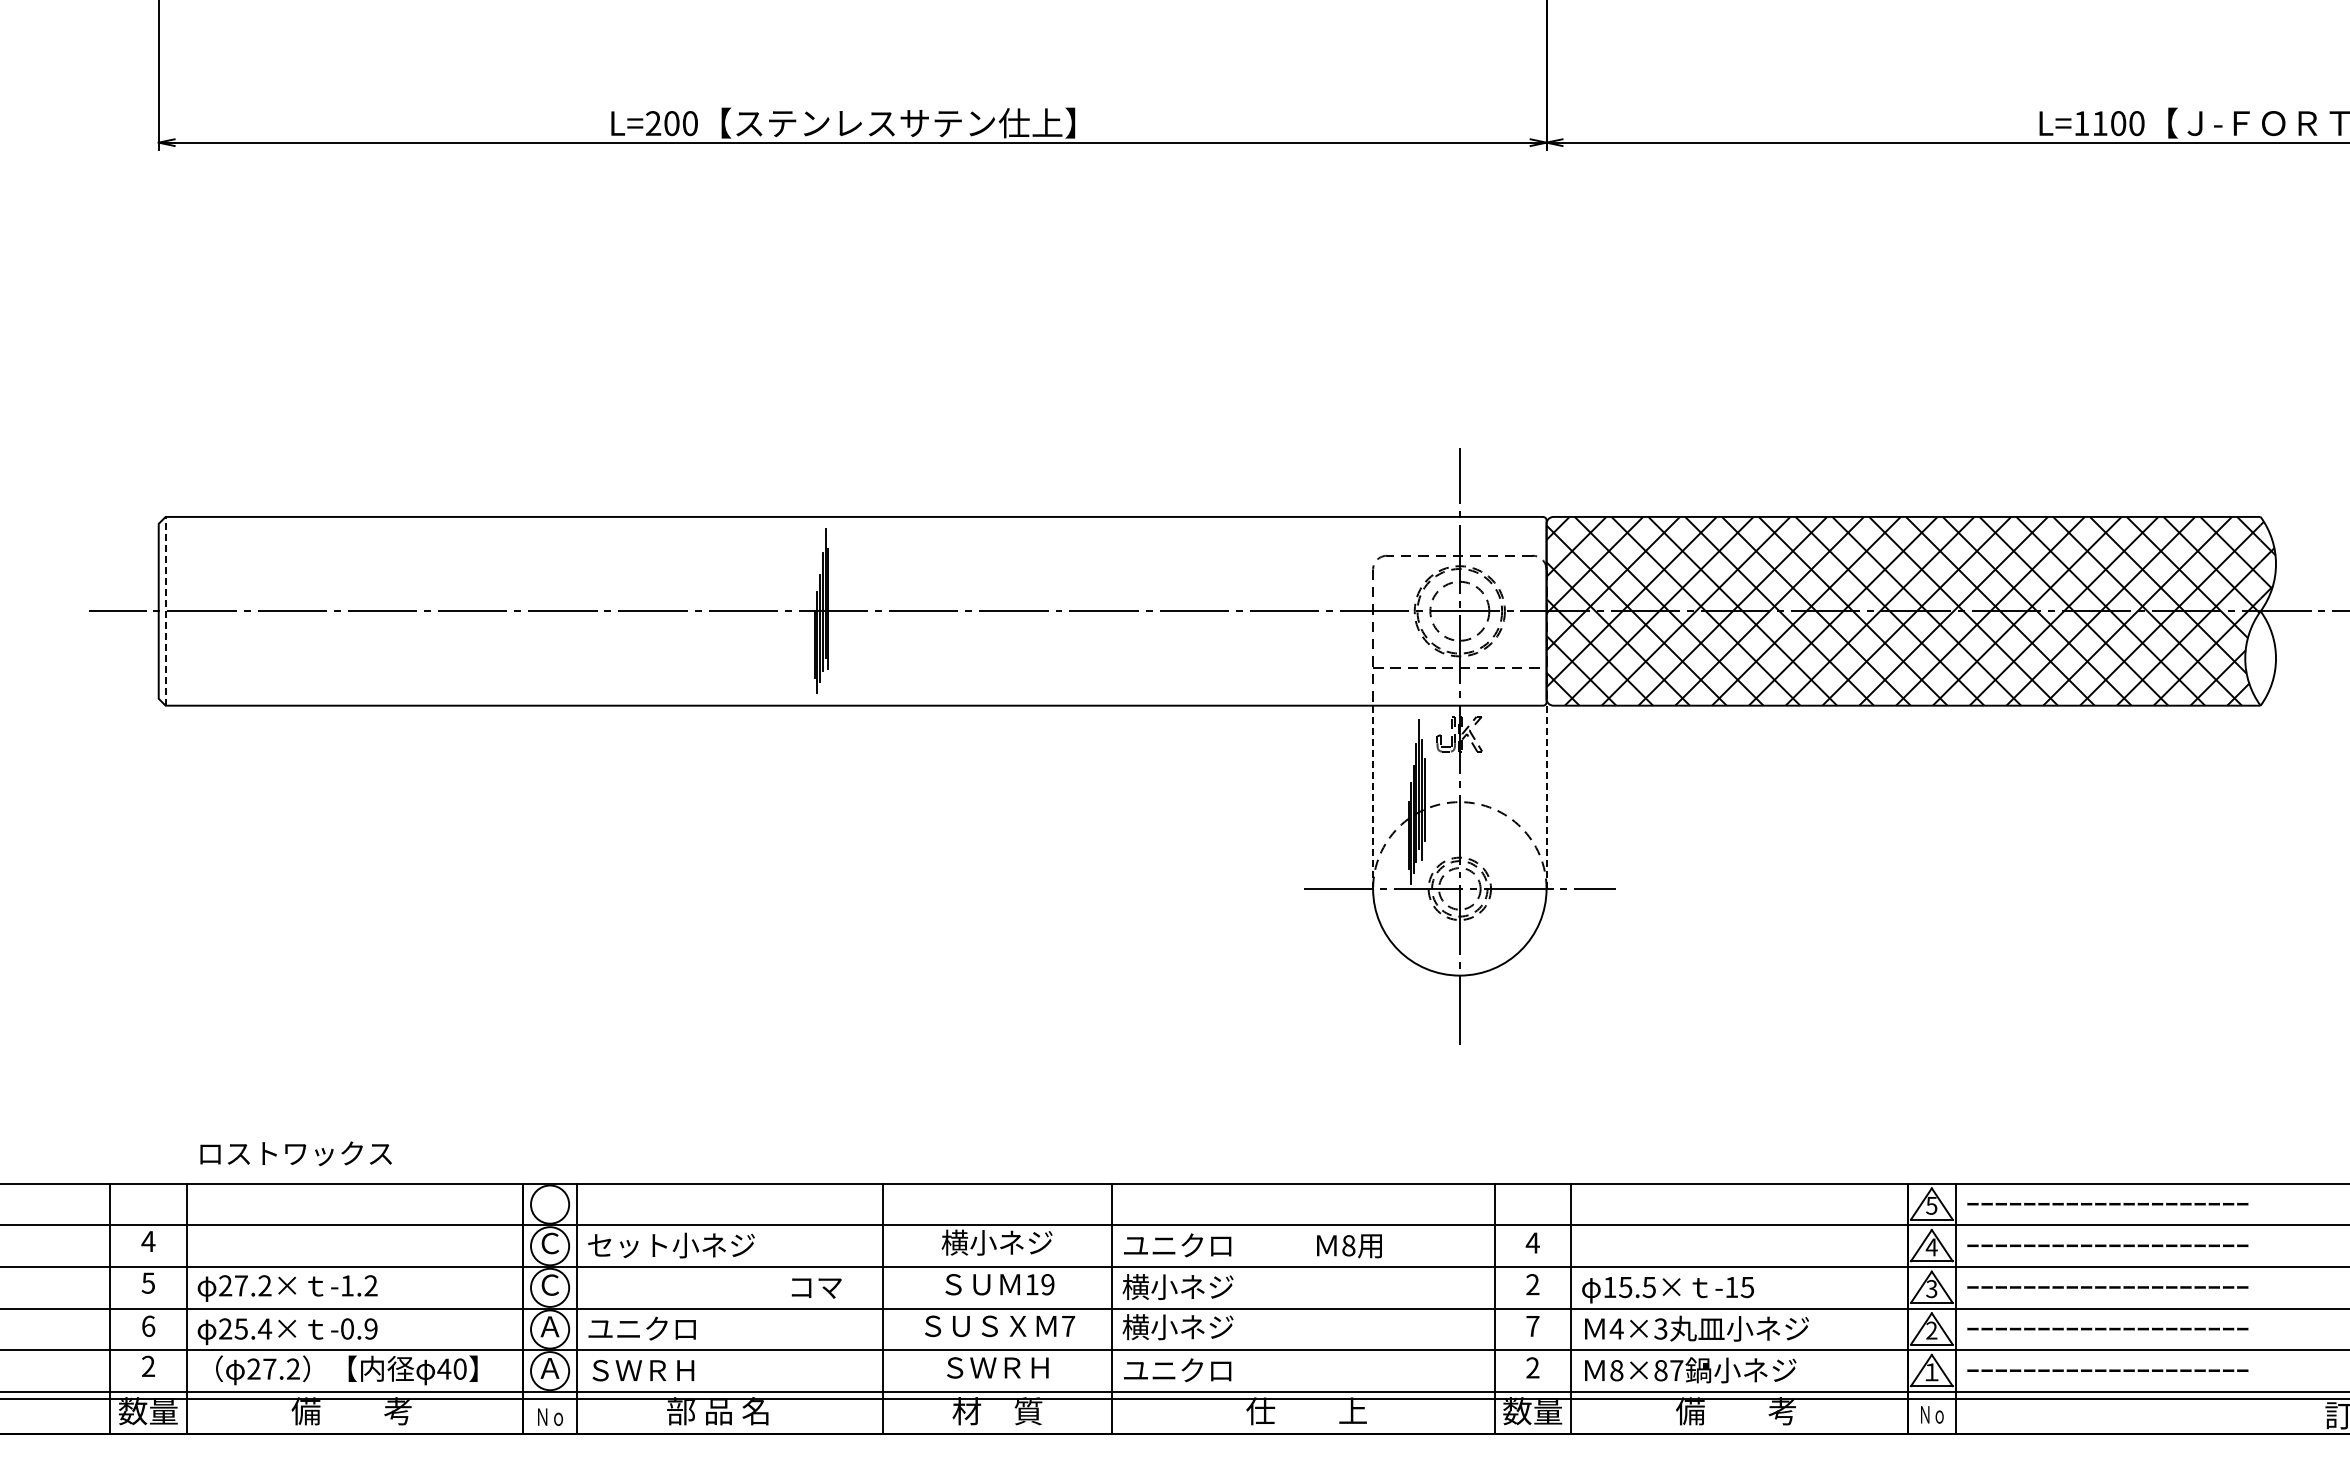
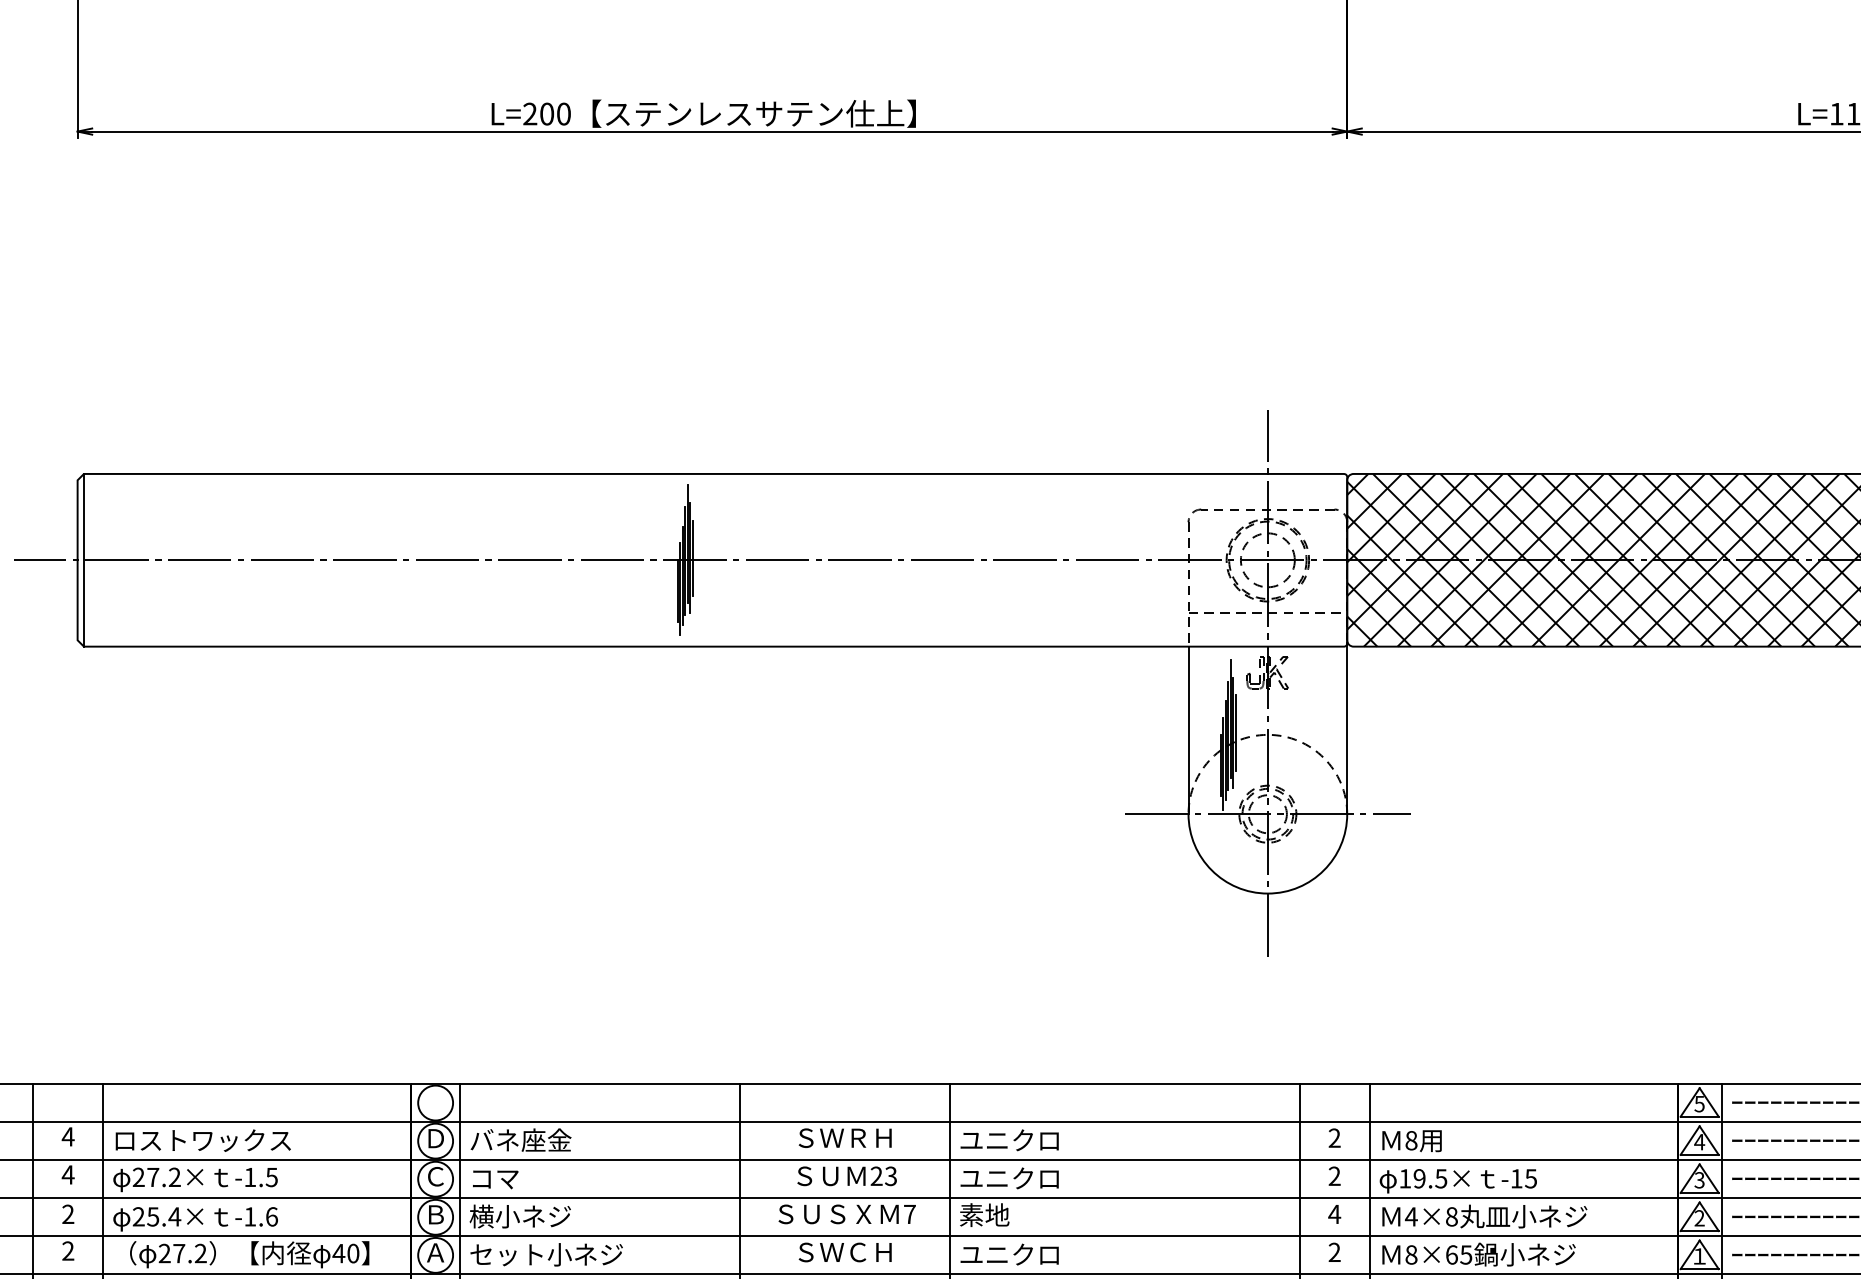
line: (831, 608) -> (693, 557), added
line: (165, 610) -> (83, 559), dashed -> solid
line: (1546, 795) -> (1347, 728), dashed -> solid
line: (1373, 797) -> (1188, 730), dashed -> solid
text: (295, 1153) -> (202, 1140), moved
text: (996, 1242) -> (844, 1137), 横小ネジ -> ＳＷＲＨ
text: (1532, 1242) -> (1334, 1137), 4 -> 2
text: (550, 1243) -> (436, 1138), Ｃ -> Ｄ
text: (671, 1245) -> (546, 1140), セット小ネジ -> バネ座金
text: (1349, 1246) -> (1412, 1141), moved
text: (148, 1282) -> (68, 1174), 5 -> 4
text: (1039, 1284) -> (883, 1176), 19 -> 23
text: (370, 1285) -> (271, 1177), -1.2 -> -1.5
text: (1177, 1287) -> (1009, 1178), 横小ネジ -> ユニクロ
text: (1625, 1287) -> (1419, 1178), 15.5× -> 19.5×
text: (816, 1288) -> (495, 1179), moved
text: (148, 1326) -> (68, 1214), 6 -> 2
text: (549, 1326) -> (435, 1214), Ａ -> Ｂ
text: (1532, 1326) -> (1334, 1214), 7 -> 4
text: (1177, 1327) -> (1009, 1215), 横小ネジ -> 素地
text: (359, 1328) -> (261, 1216), -0.9 -> -1.6
text: (642, 1328) -> (520, 1216), ユニクロ -> 横小ネジ
text: (1660, 1328) -> (1451, 1216), 4×3 -> 4×8
text: (1011, 1367) -> (857, 1252), ＳＷＲＨ -> ＳＷＣＨ
text: (671, 1370) -> (546, 1254), ＳＷＲＨ -> セット小ネジ
text: (1668, 1370) -> (1458, 1254), 8×87 -> 8×65

